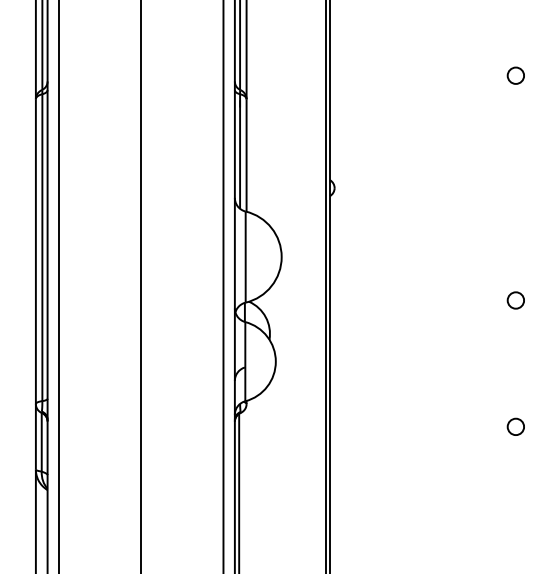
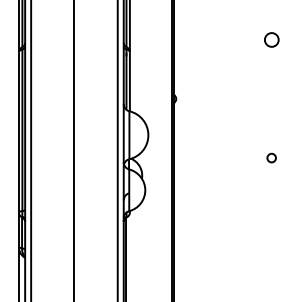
circle: (515, 75) -> (271, 39), size x1.6
circle: (515, 426) -> (271, 224), removed

